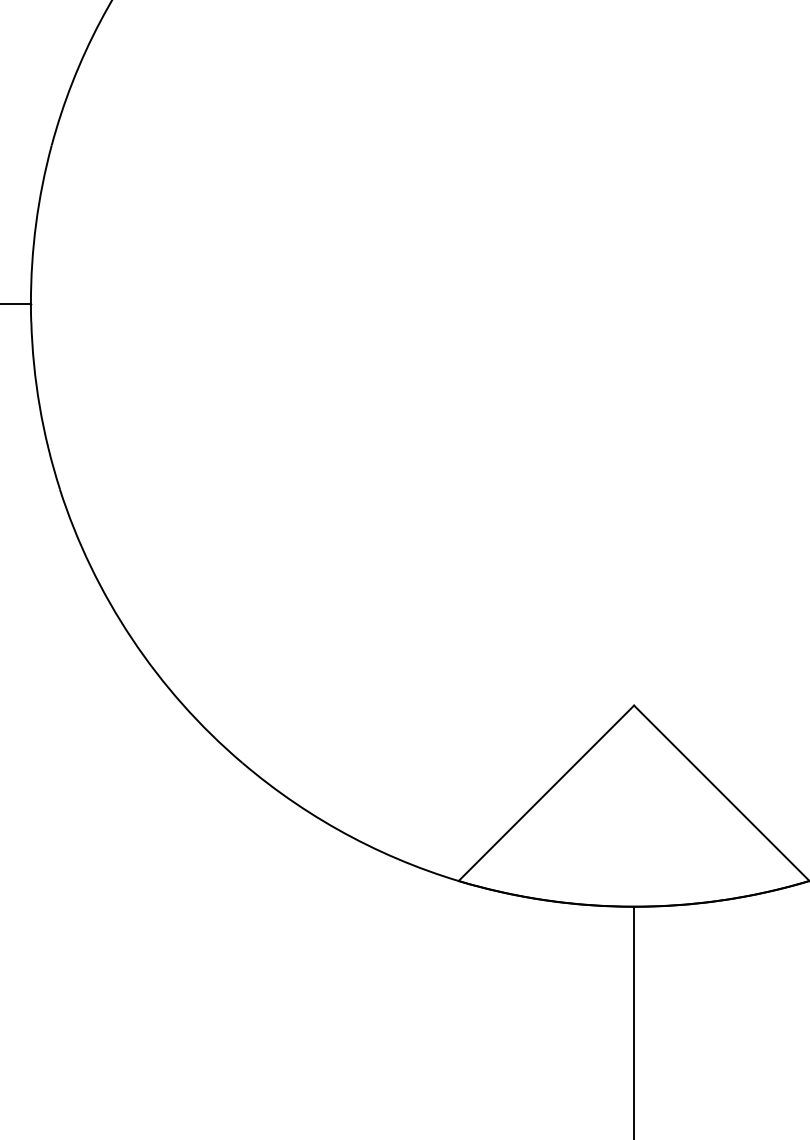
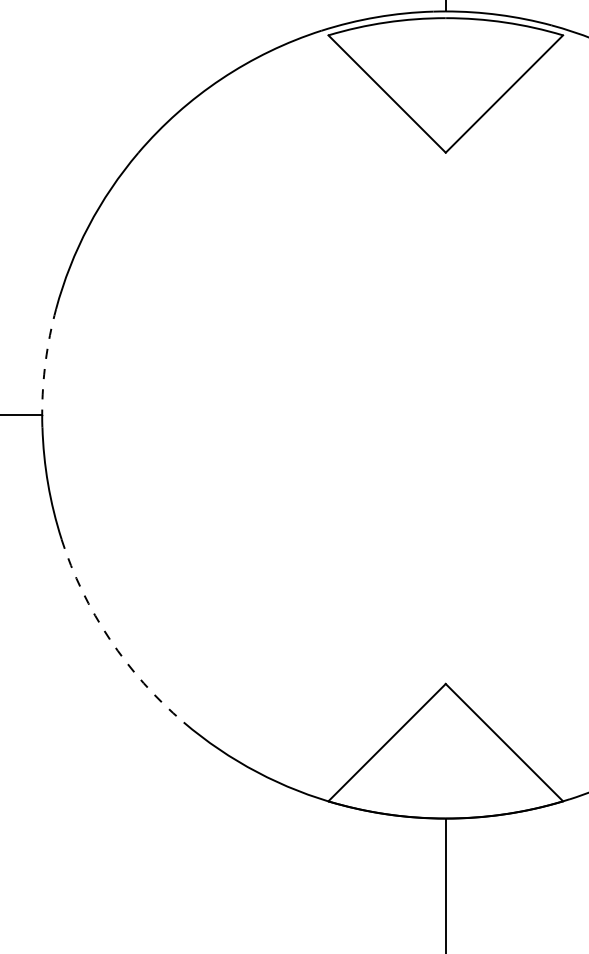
arc: (35, 223) -> (45, 361), solid -> dashed
arc: (131, 639) -> (109, 639), solid -> dashed

